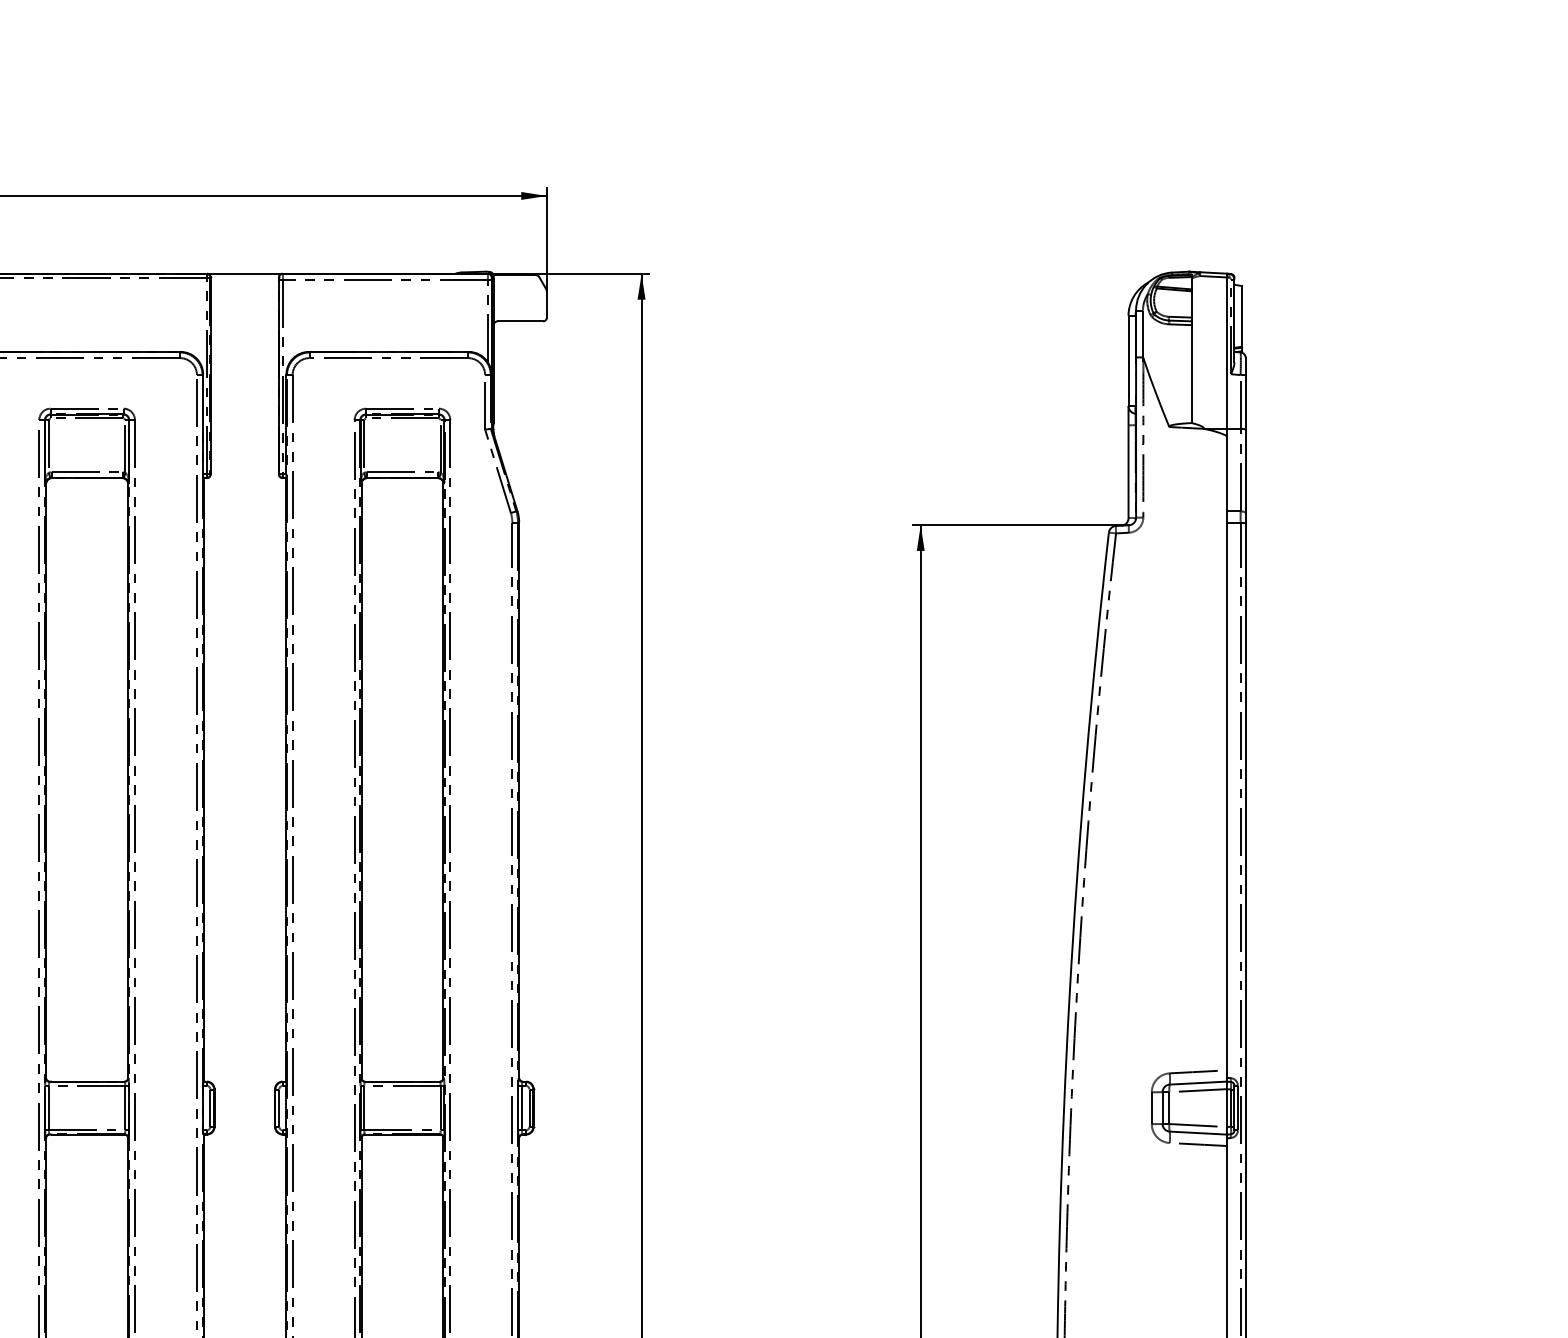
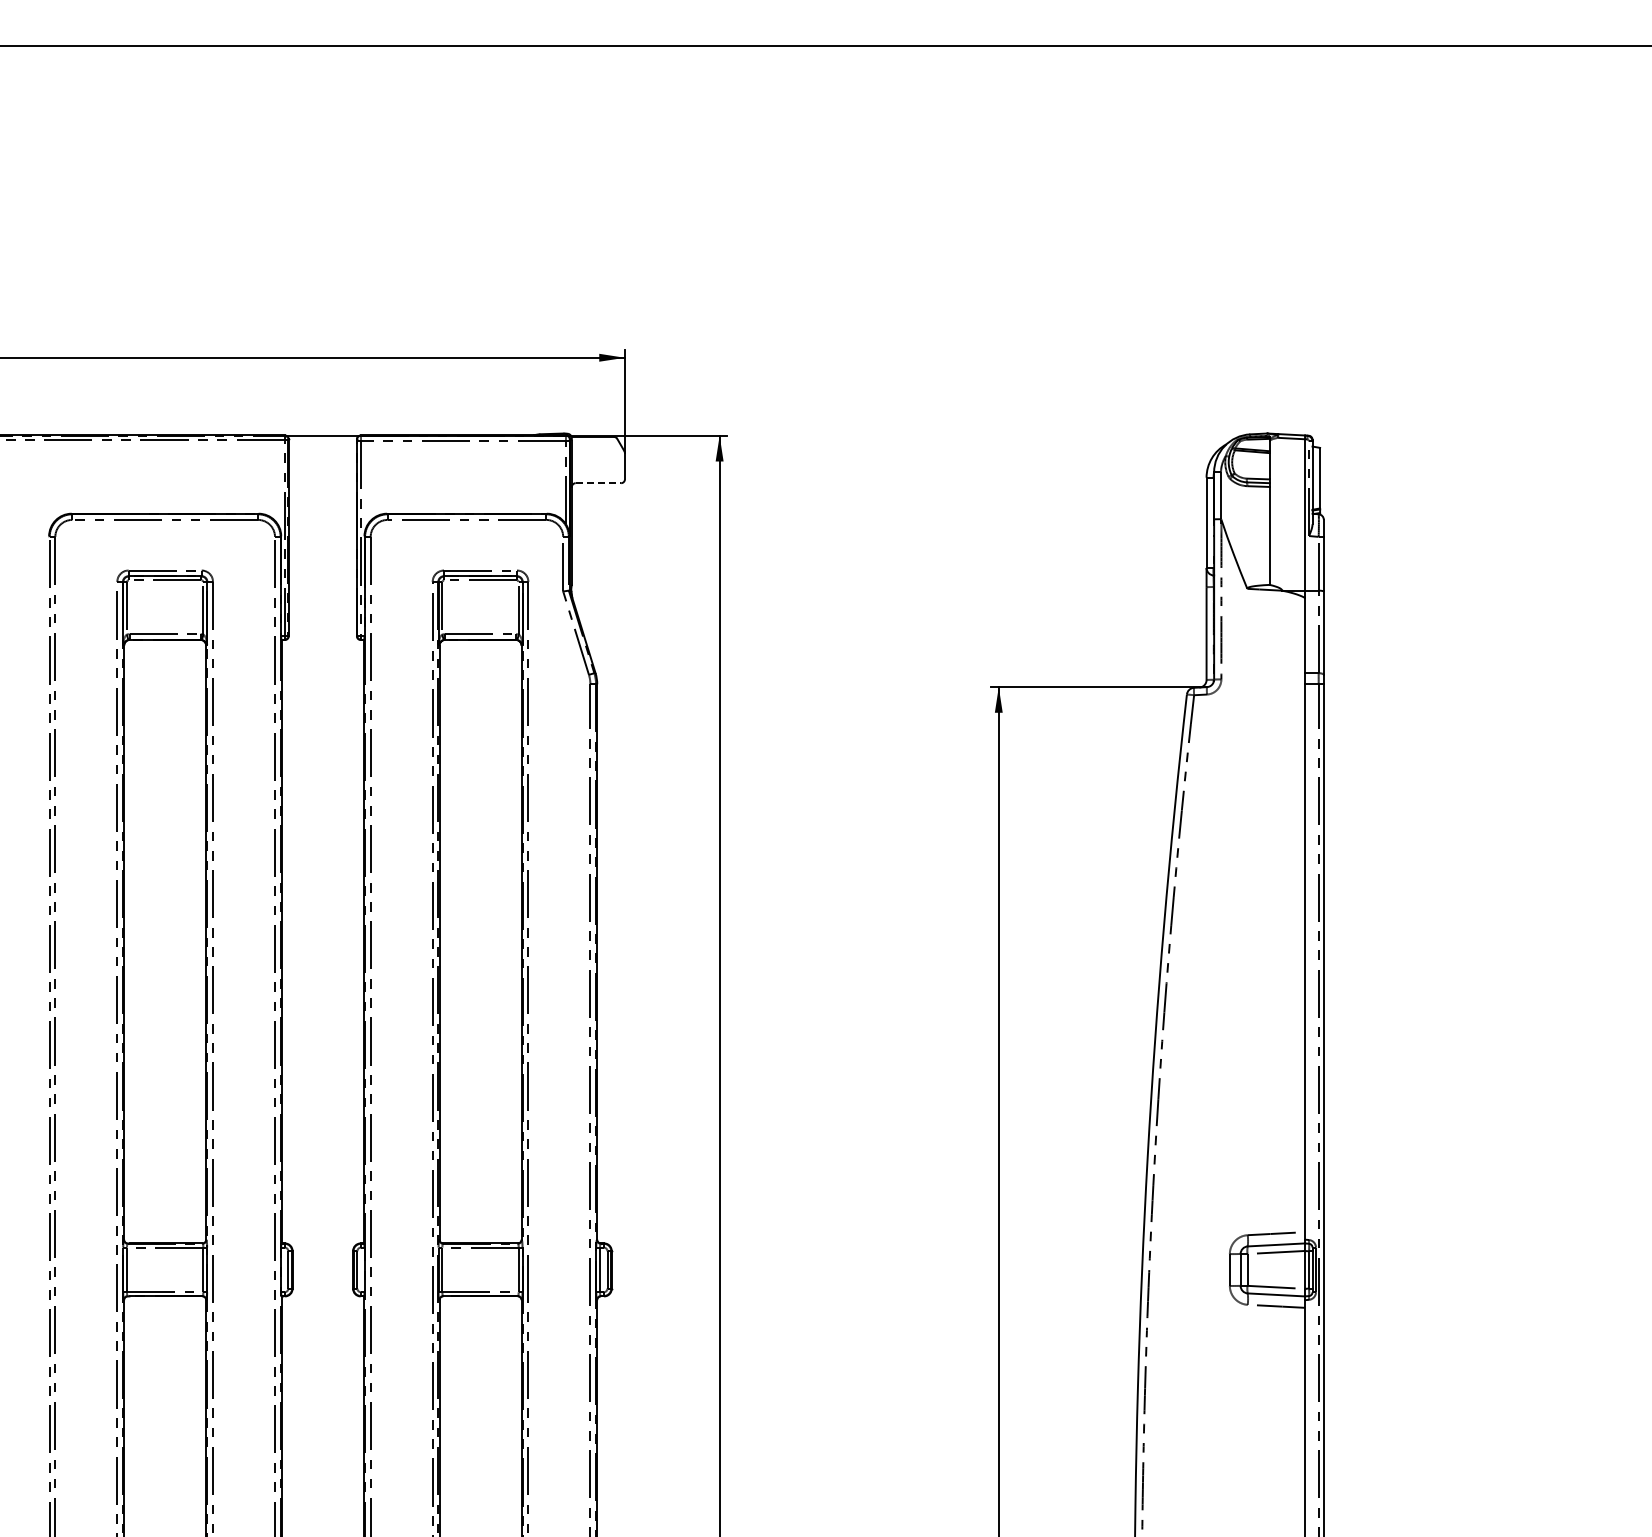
line: (520, 321) -> (598, 483), solid -> dashed

